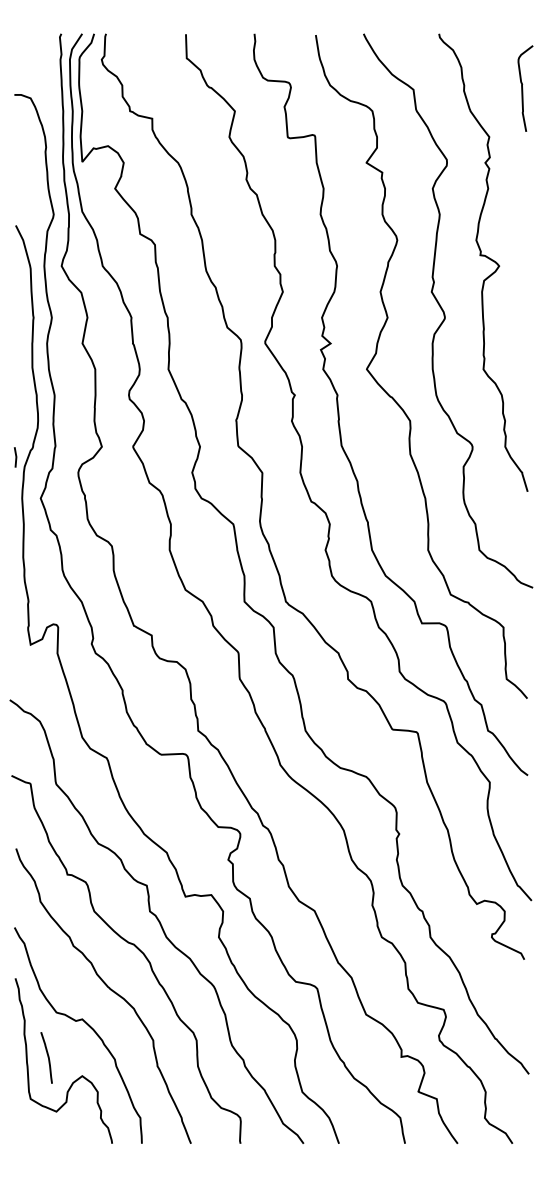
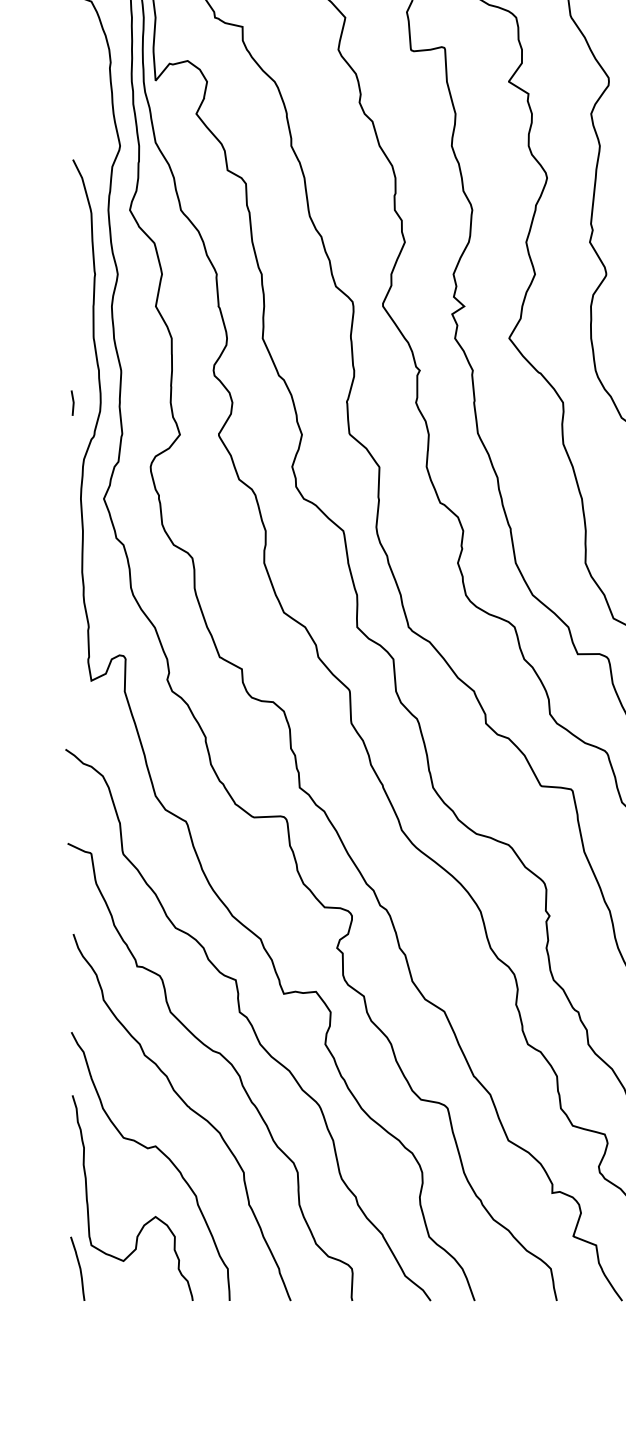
line: (15, 457) -> (72, 403), moved
curve: (47, 1057) -> (78, 1268), moved

